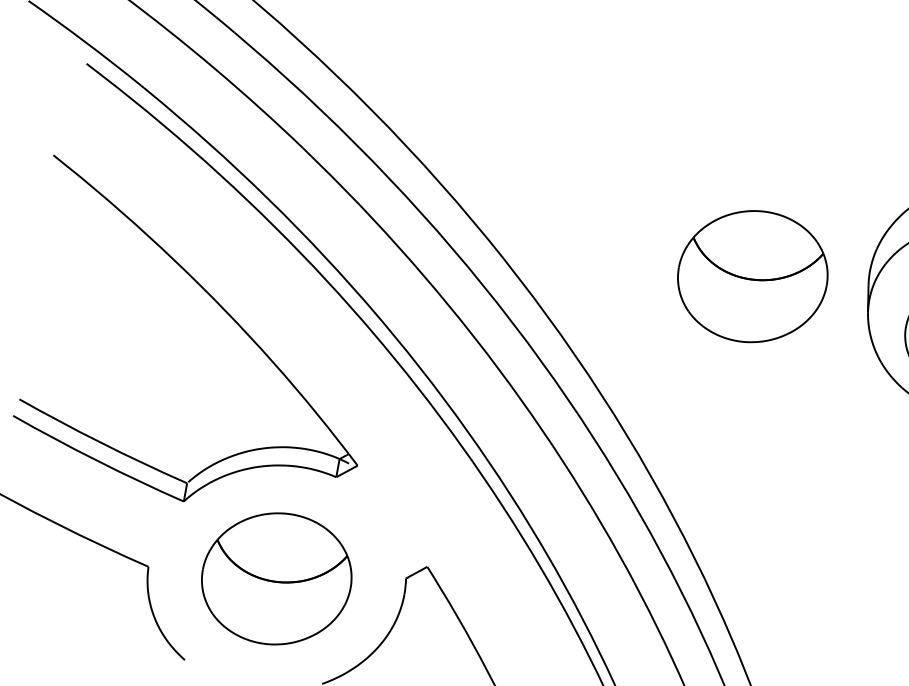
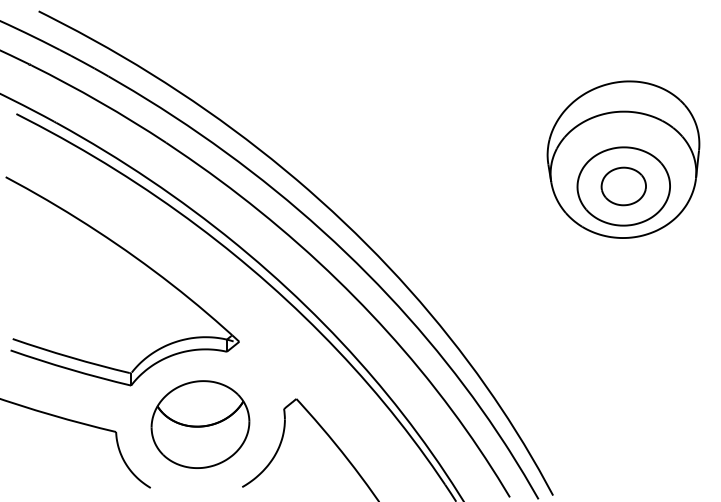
part: (752, 276) -> (472, 172), removed

